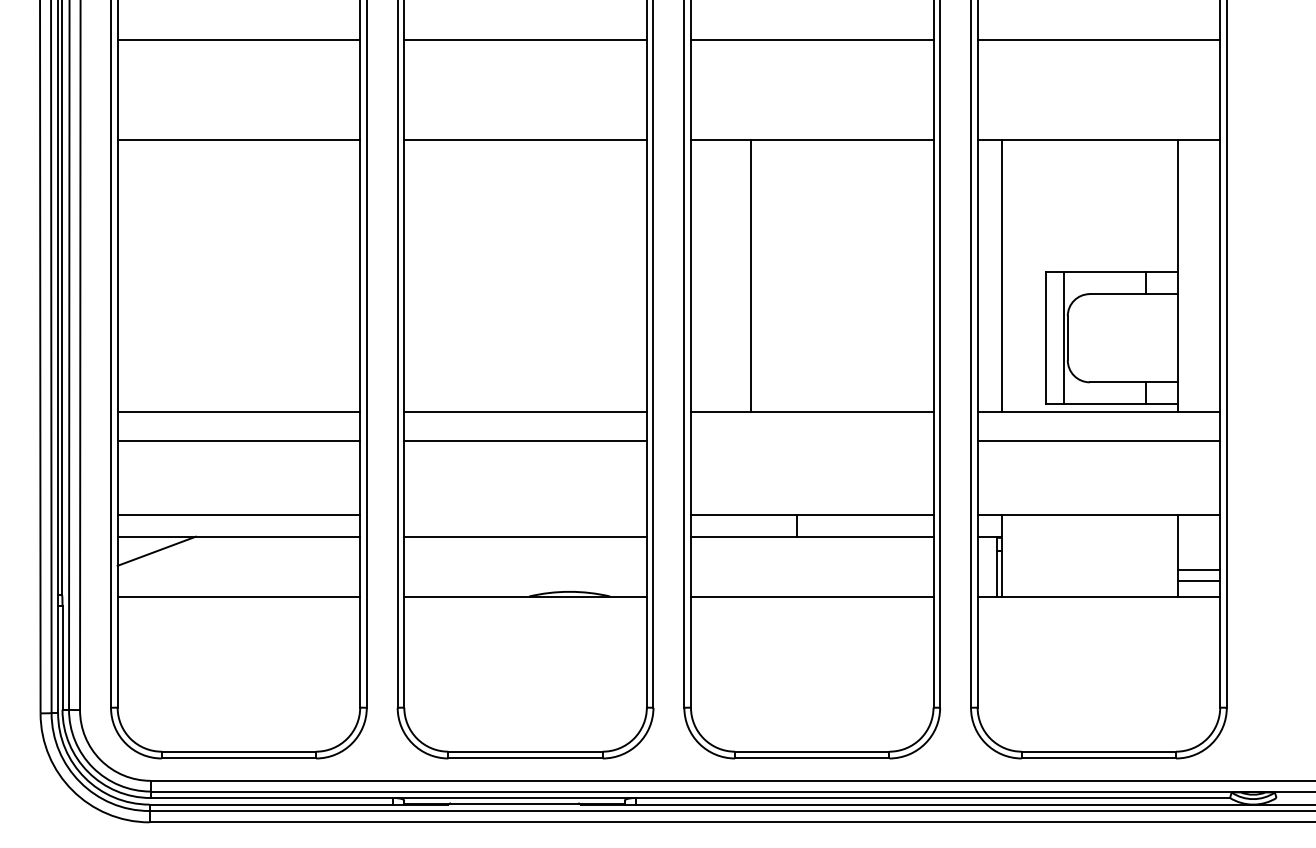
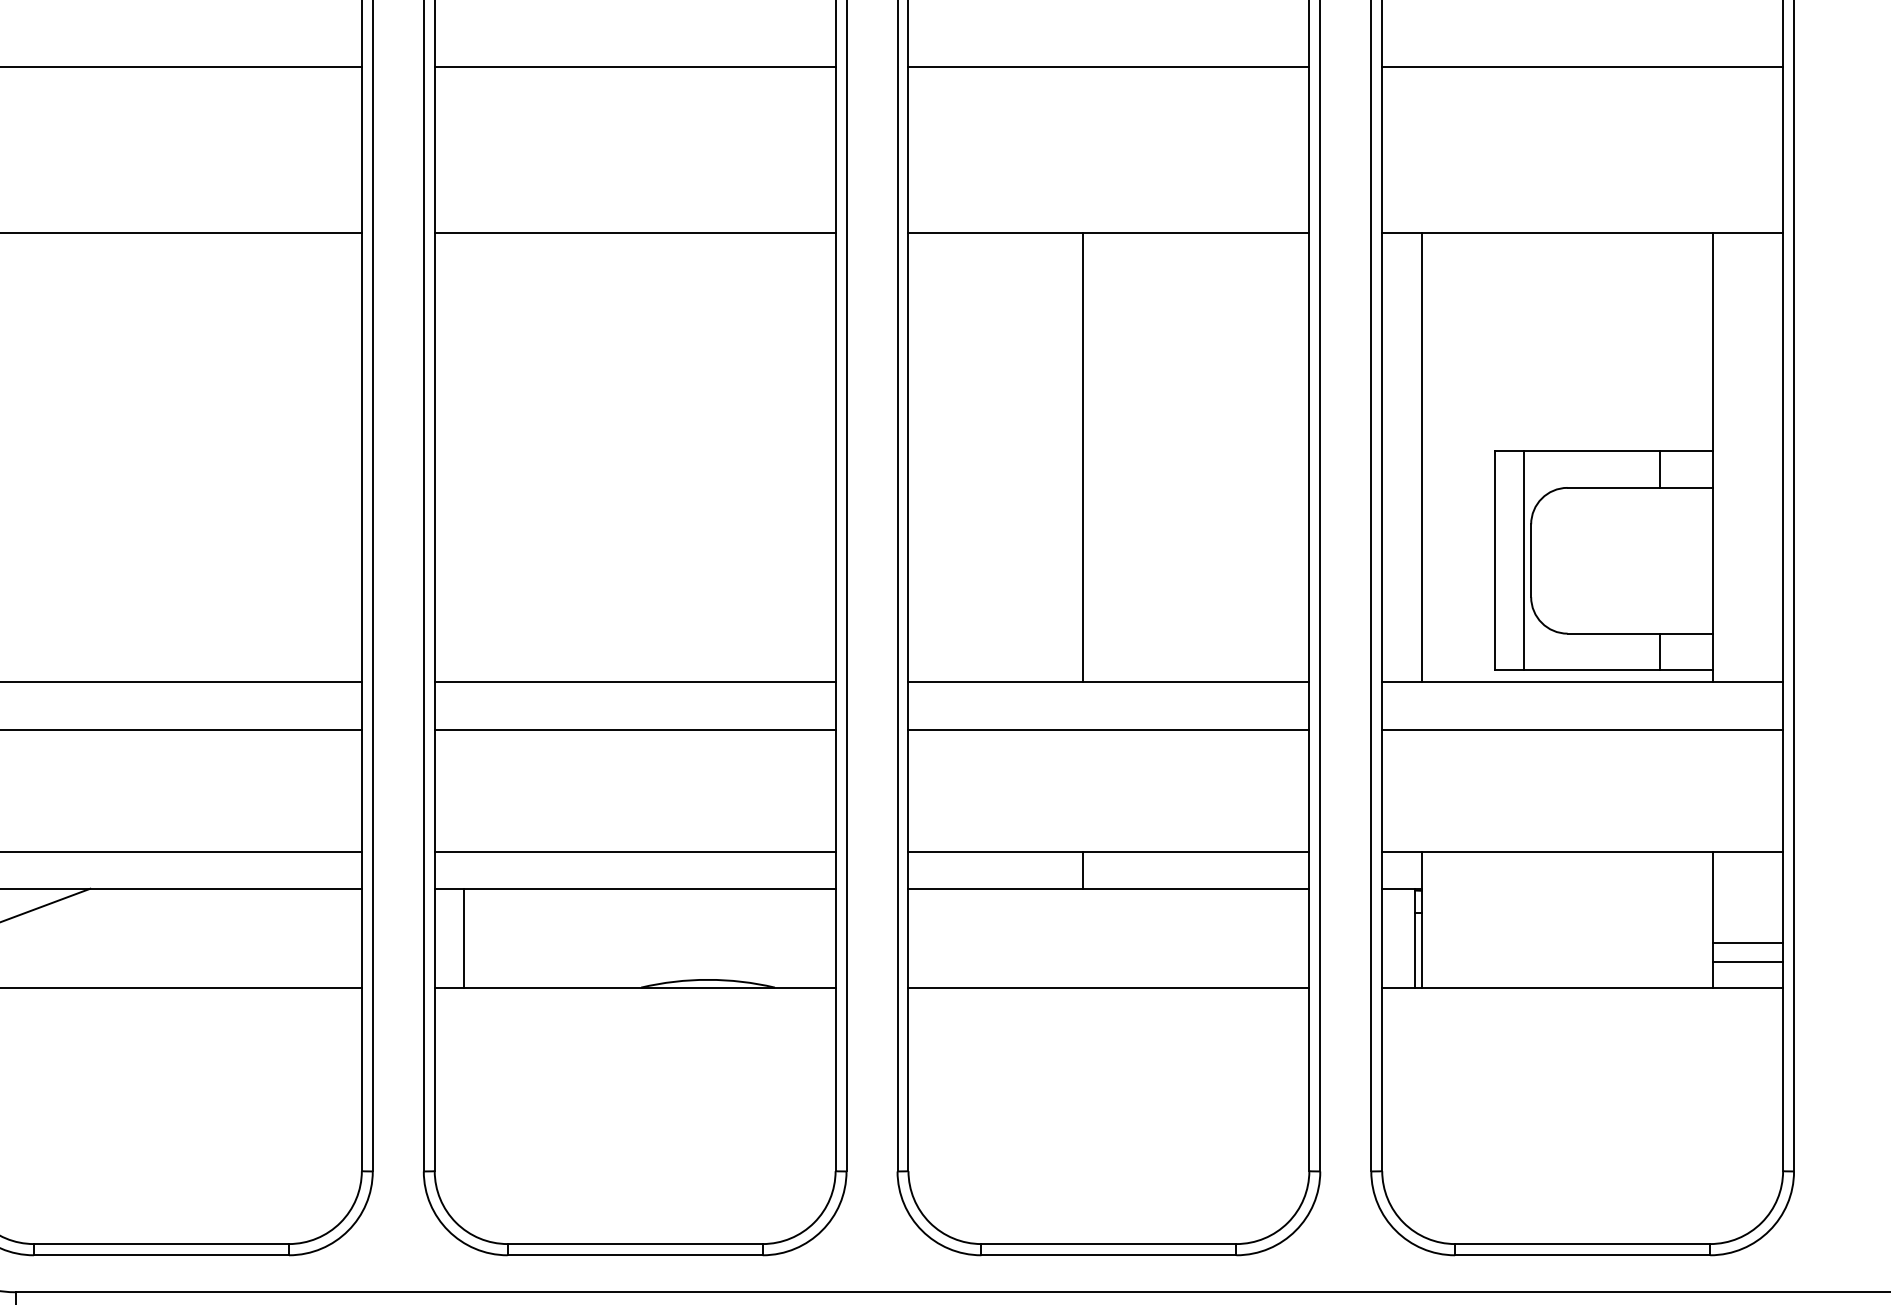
line: (750, 275) -> (1082, 457), moved
line: (811, 440) -> (1107, 729), added
line: (525, 514) -> (635, 852), added
line: (421, 566) -> (463, 938), added

